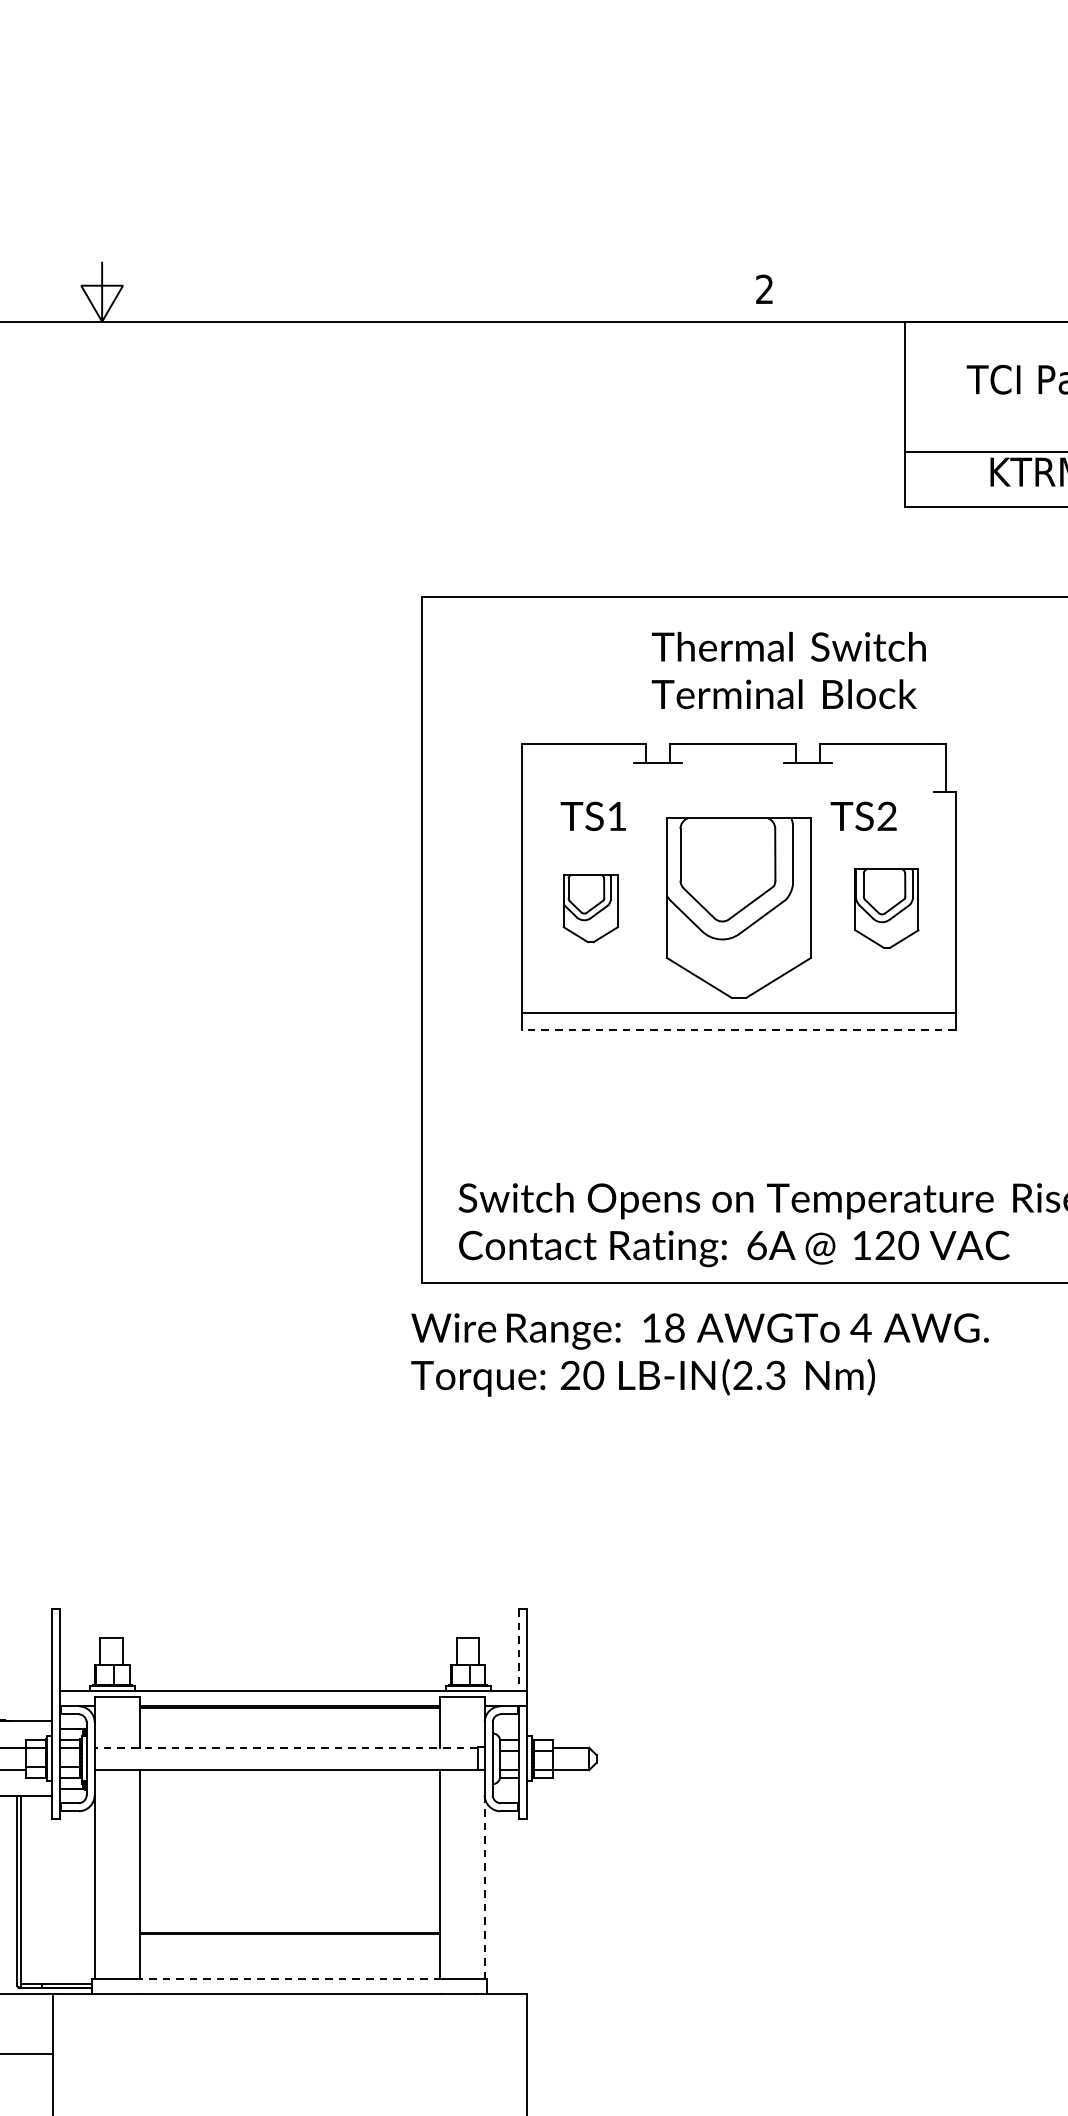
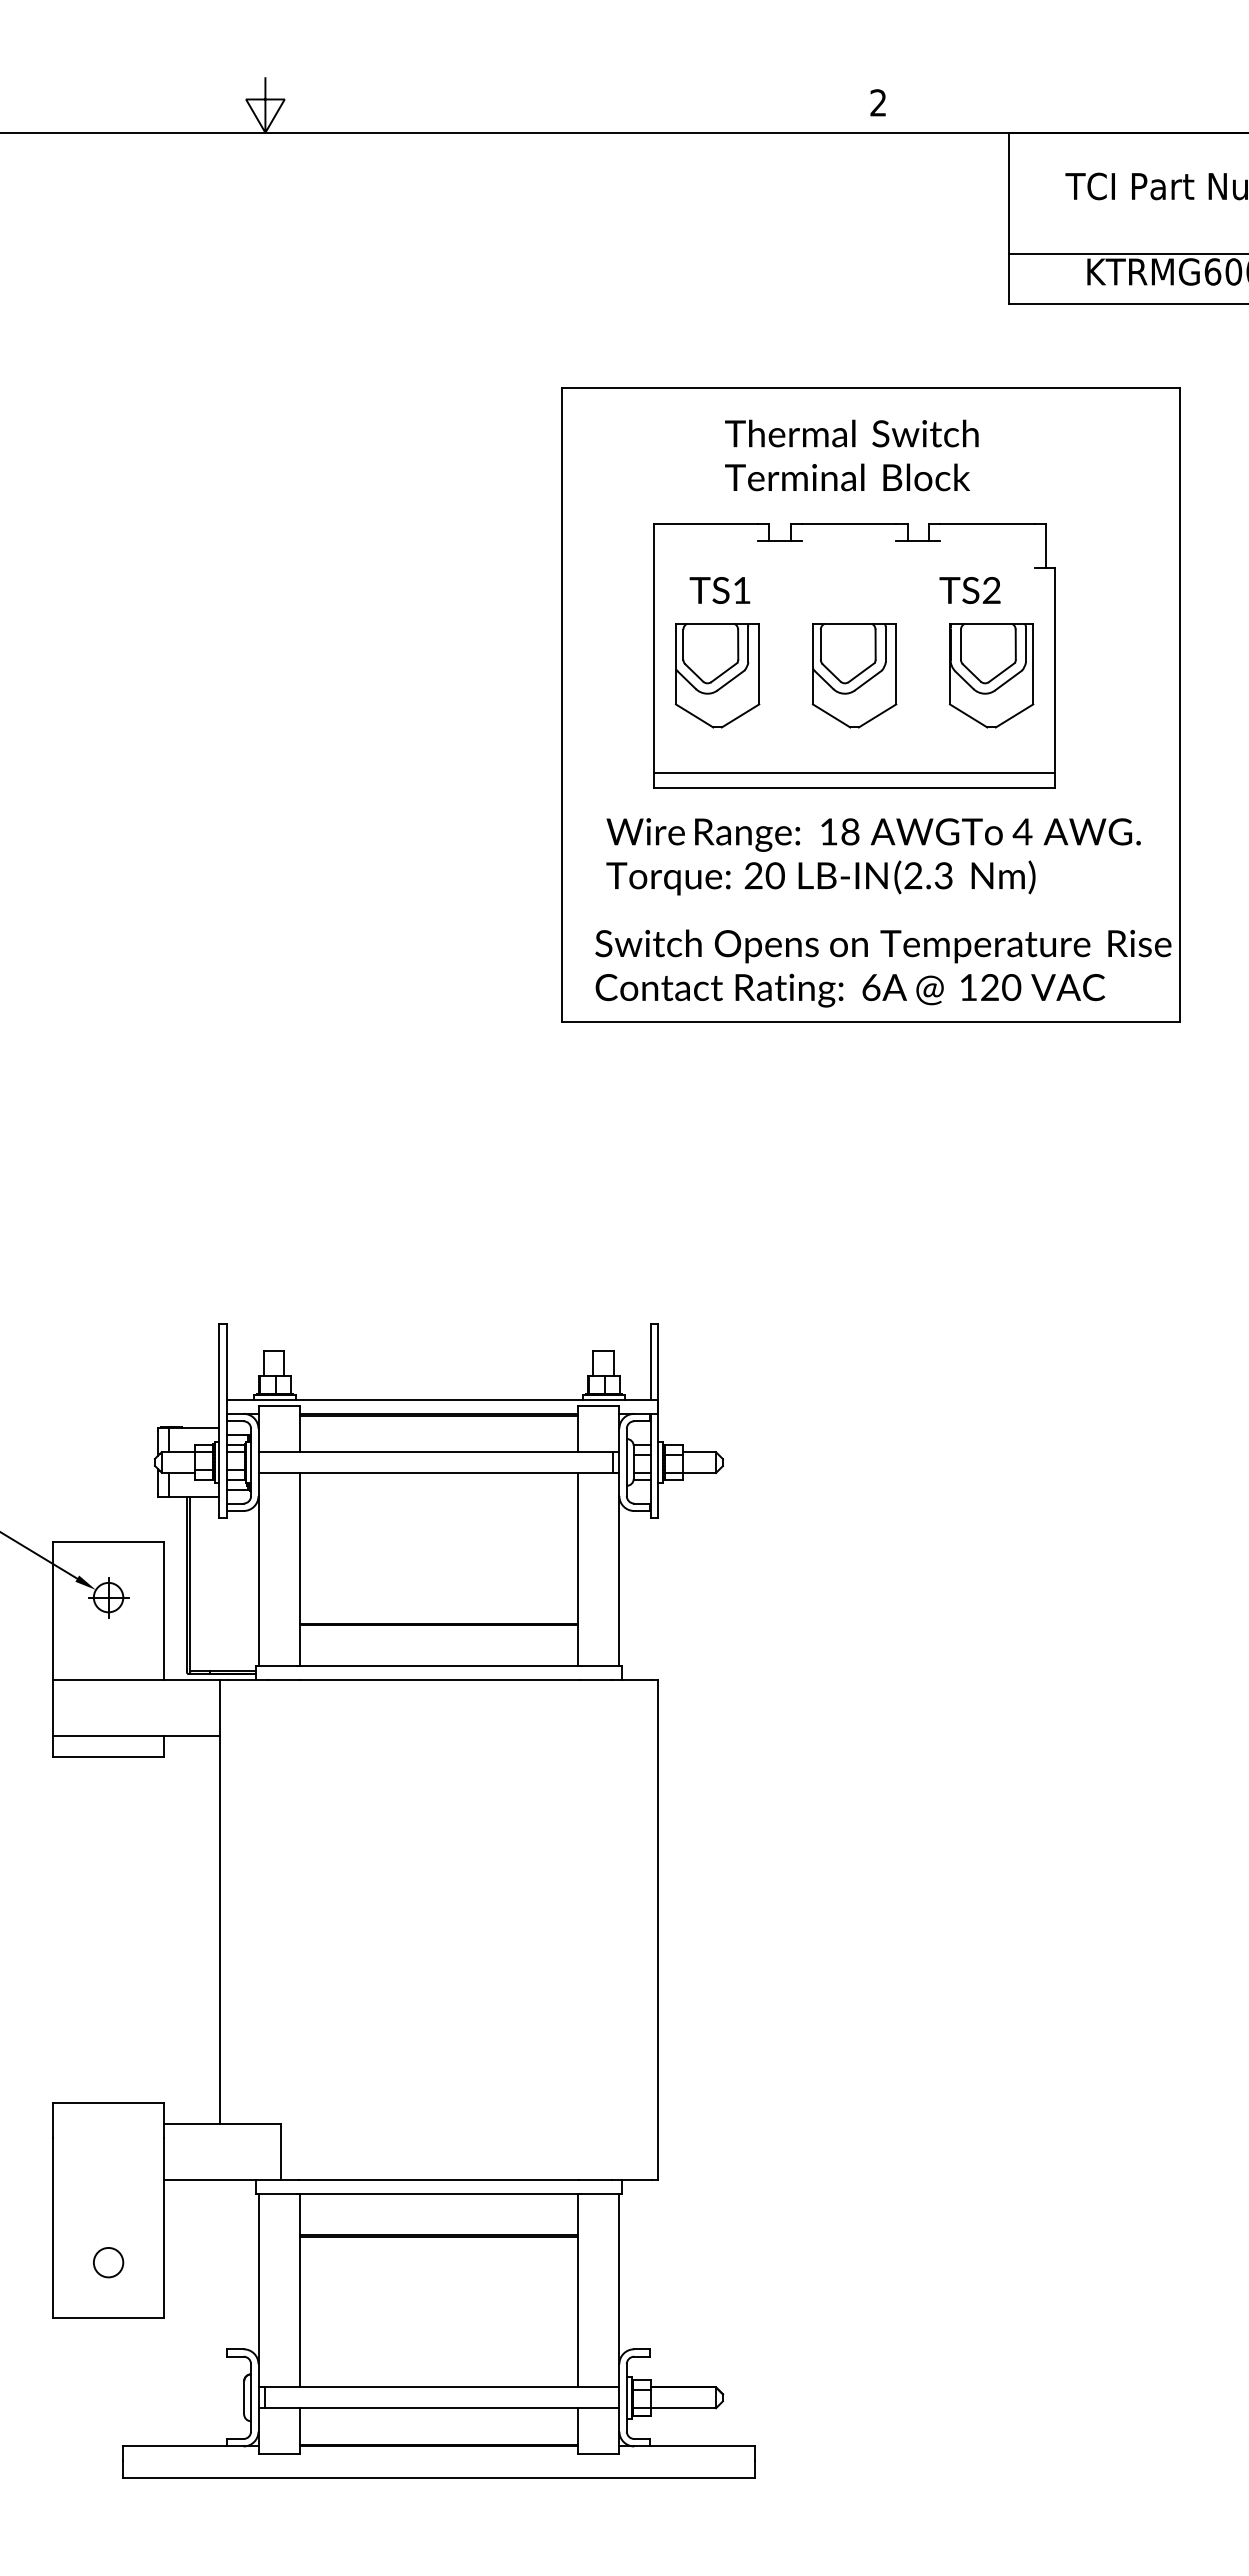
text: (788, 670) -> (851, 455), moved
part: (590, 908) -> (717, 675), size x1.67
part: (738, 908) -> (854, 675), size x0.62
part: (886, 908) -> (991, 675), size x1.43
line: (738, 1030) -> (854, 788), dashed -> solid
text: (699, 1354) -> (873, 856), moved
line: (519, 1650) -> (651, 1362), dashed -> solid
line: (285, 1748) -> (435, 1452), dashed -> solid
line: (484, 1886) -> (619, 1580), dashed -> solid
line: (289, 1979) -> (438, 1666), dashed -> solid

